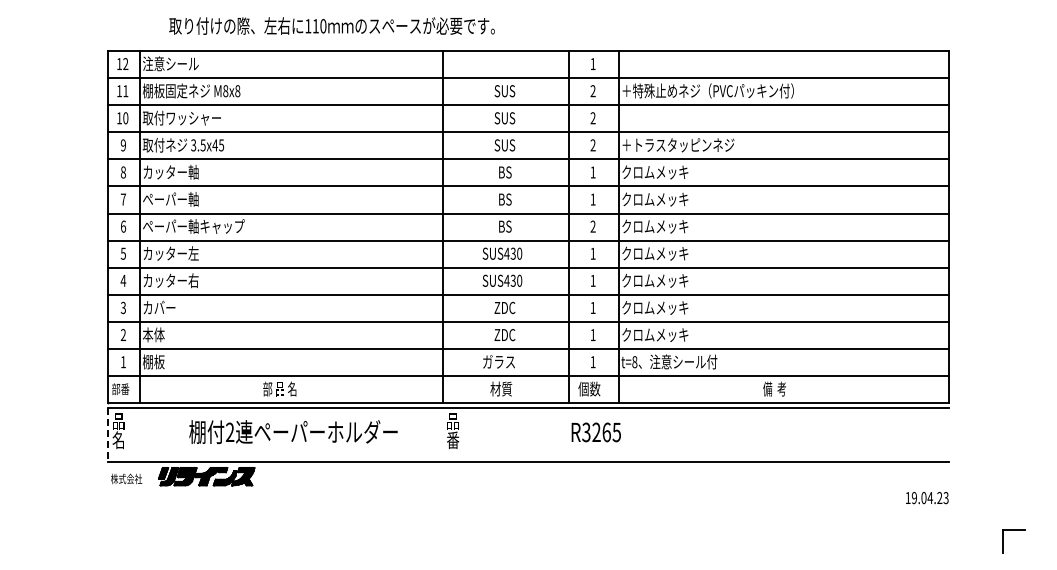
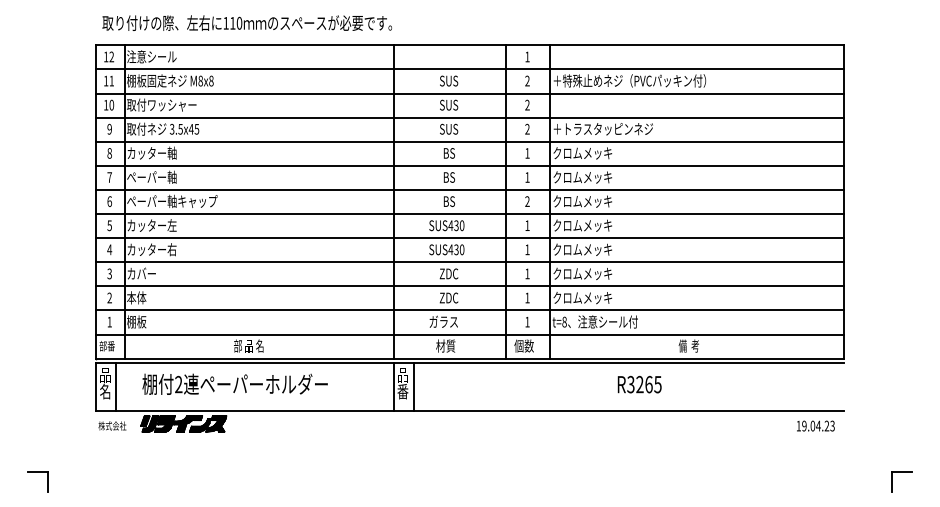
text: (331, 25) -> (246, 22), moved
text: (293, 432) -> (235, 384), moved
text: (595, 432) -> (639, 384), moved
line: (131, 434) -> (116, 386), added
line: (442, 434) -> (393, 386), added
line: (465, 434) -> (413, 386), added
line: (108, 435) -> (96, 387), dashed -> solid
text: (927, 498) -> (816, 426), moved
part: (42, 530) -> (37, 471), added

